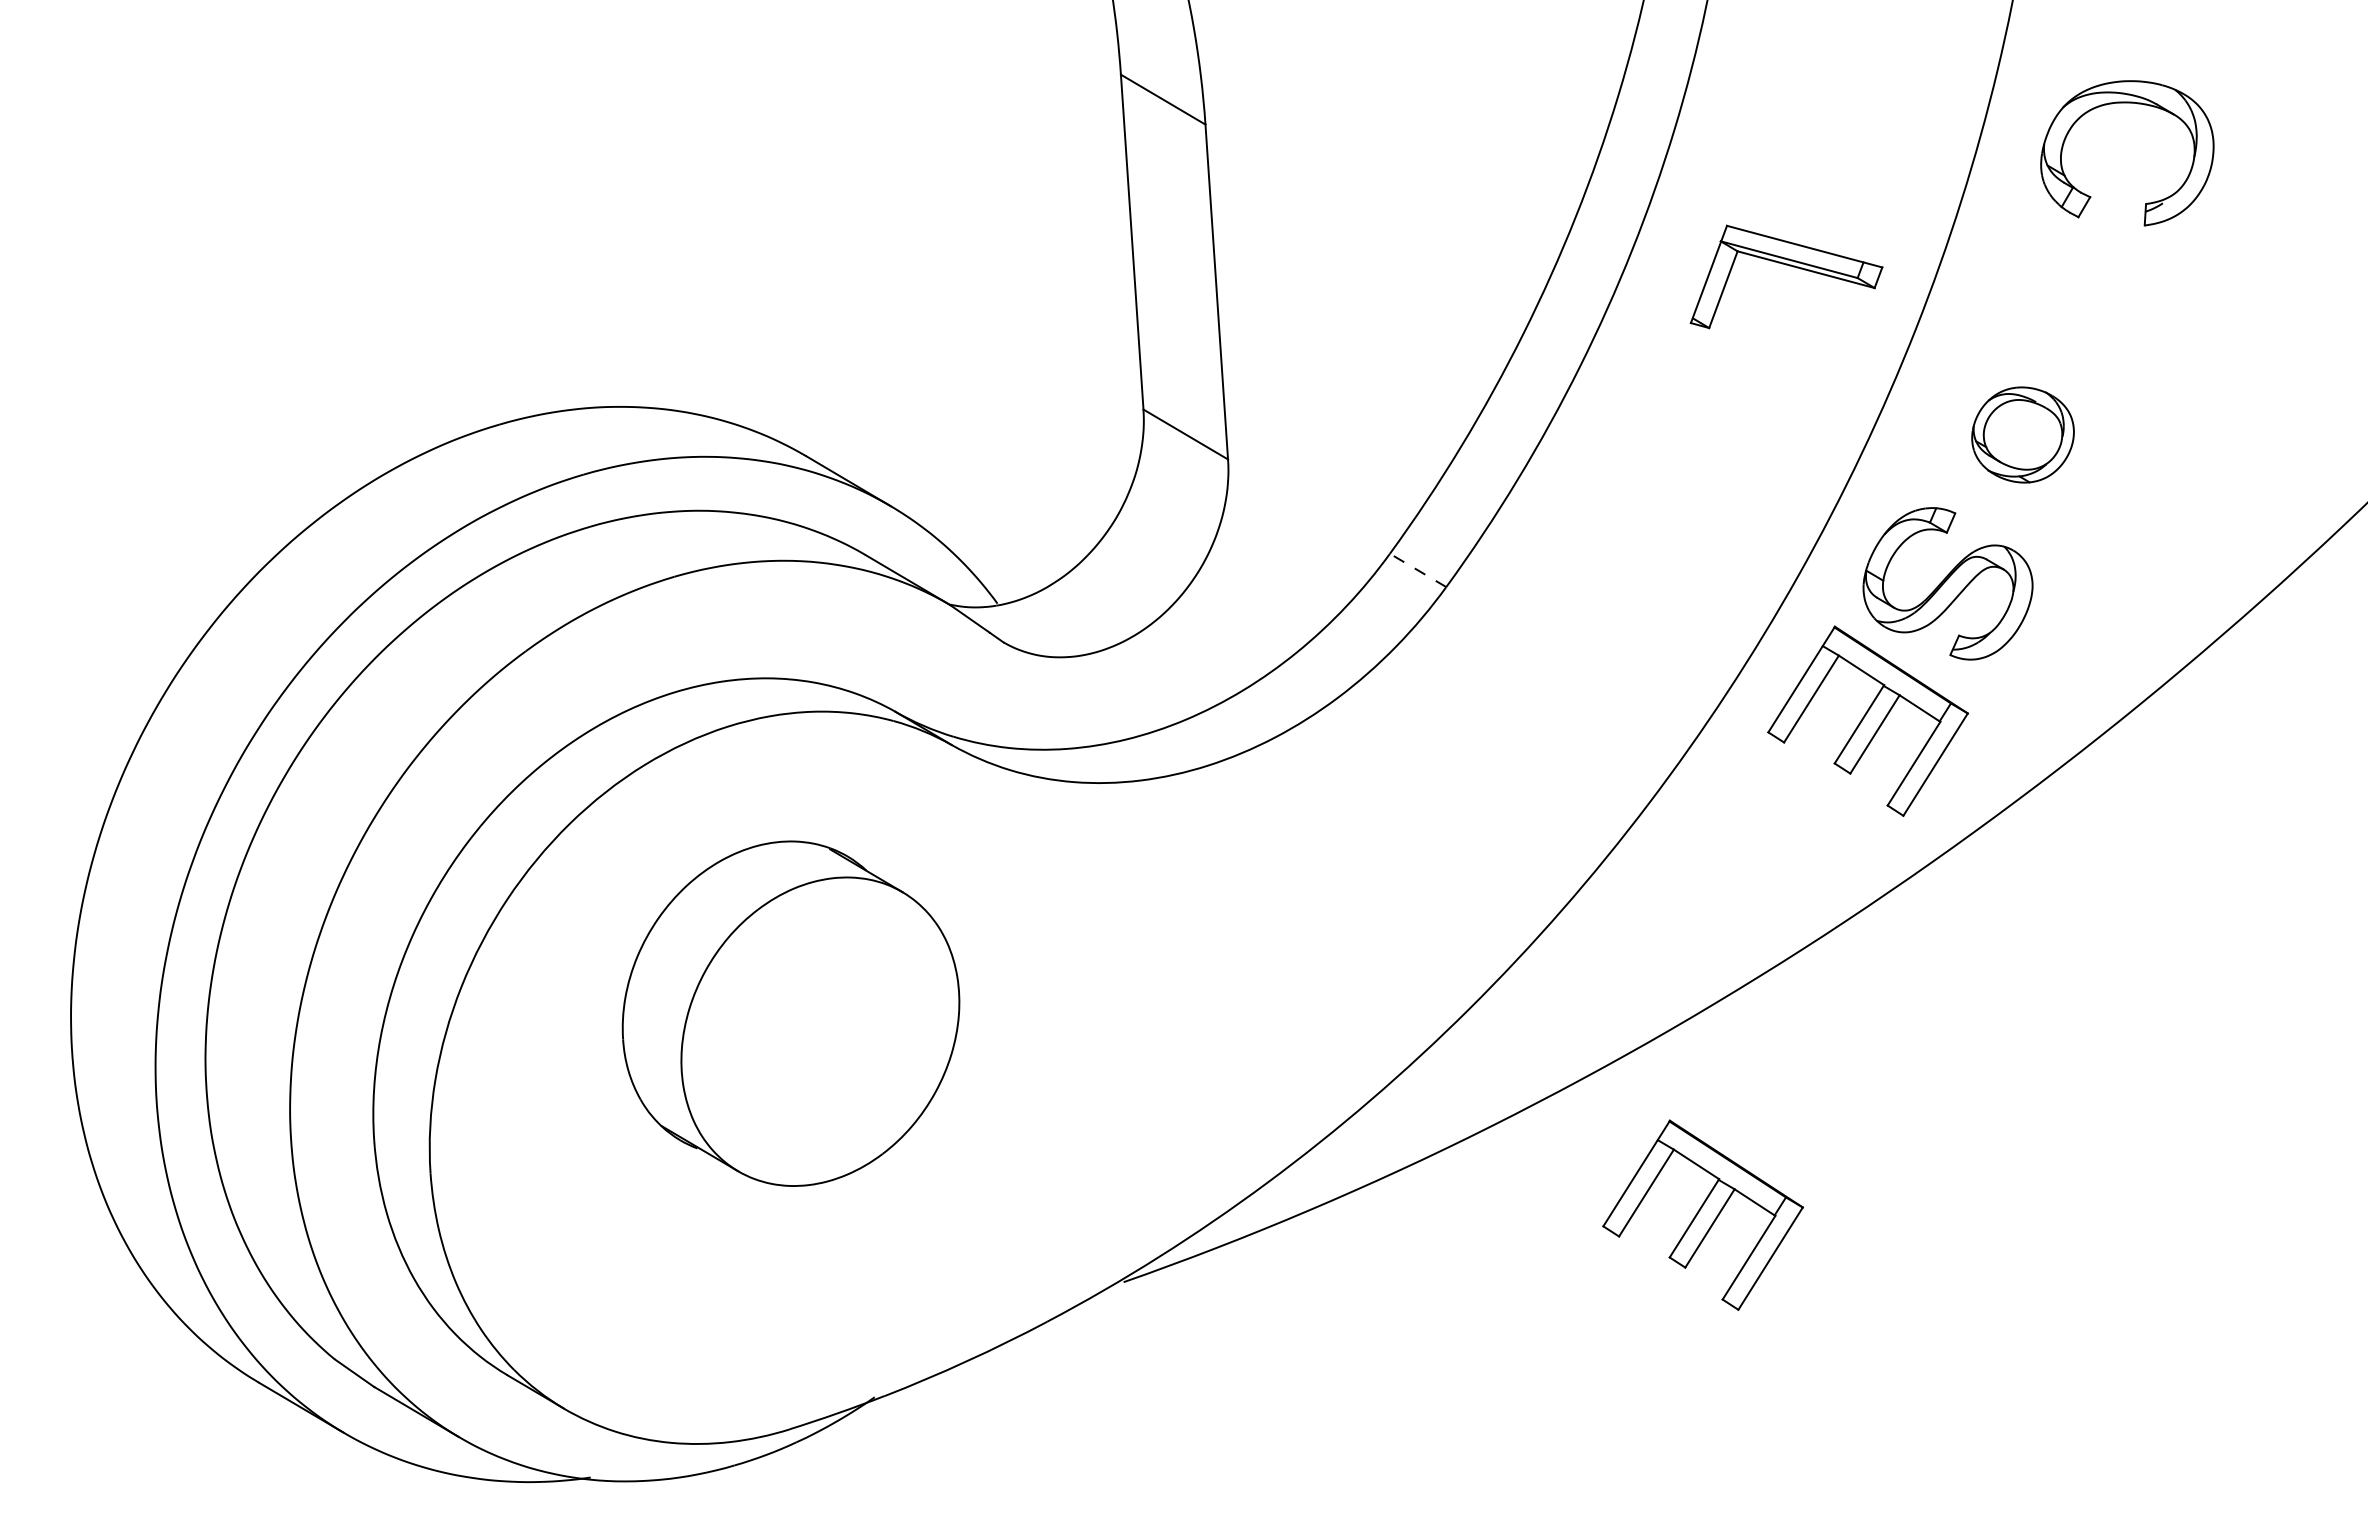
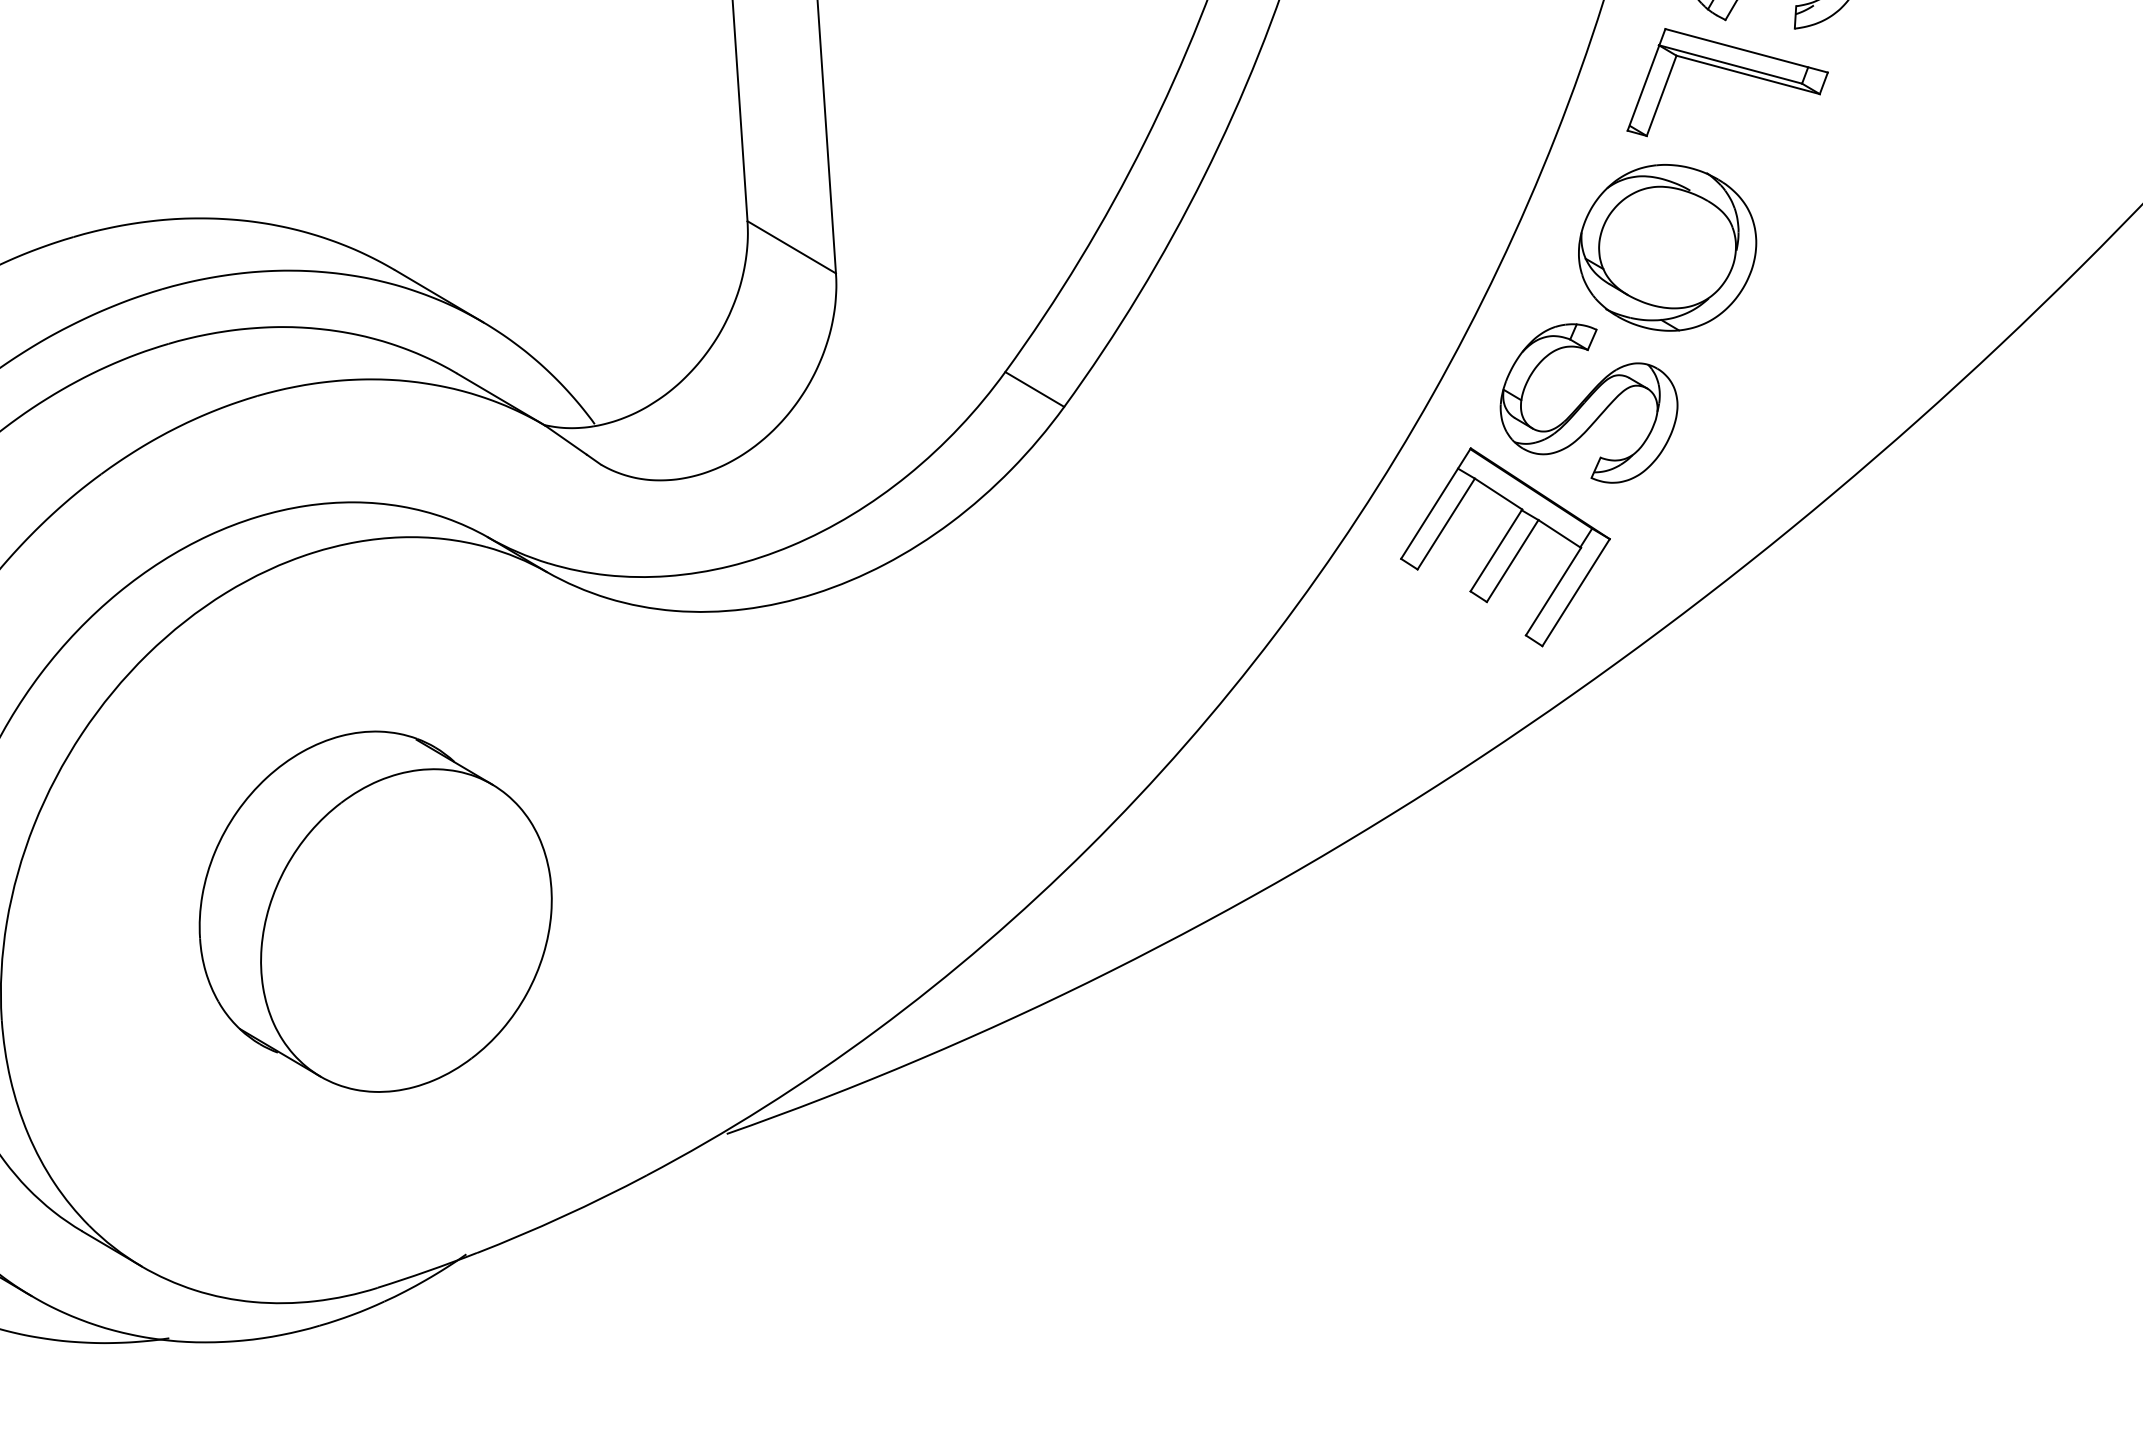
part: (1789, 266) -> (1730, 71), moved
part: (2022, 434) -> (1666, 247), size x1.67
line: (1418, 570) -> (1035, 389), dashed -> solid
part: (790, 1013) -> (375, 911), moved
part: (1702, 1214) -> (1332, 1063), removed

